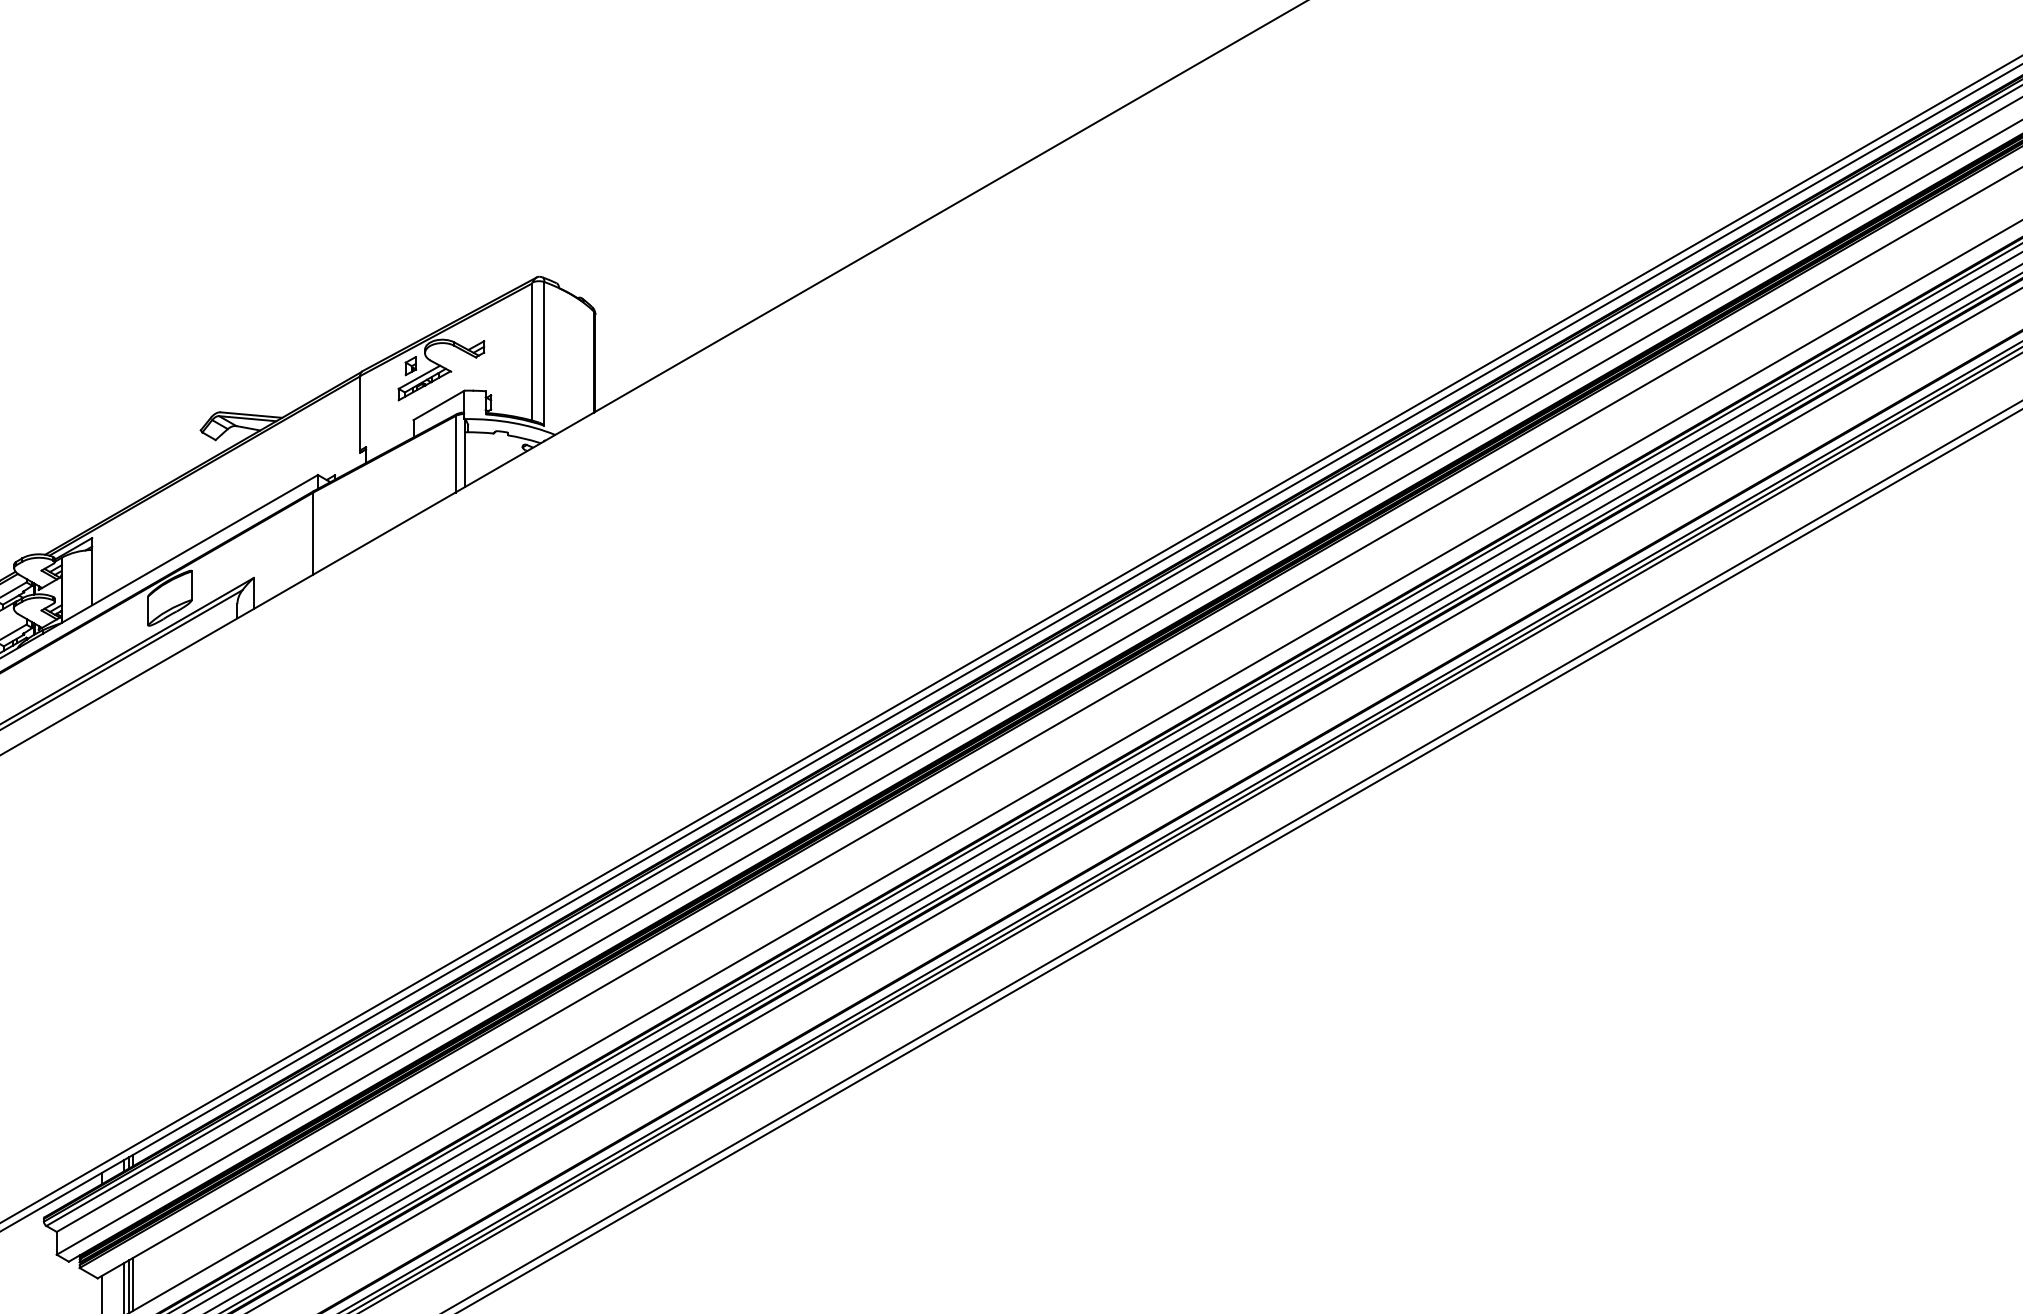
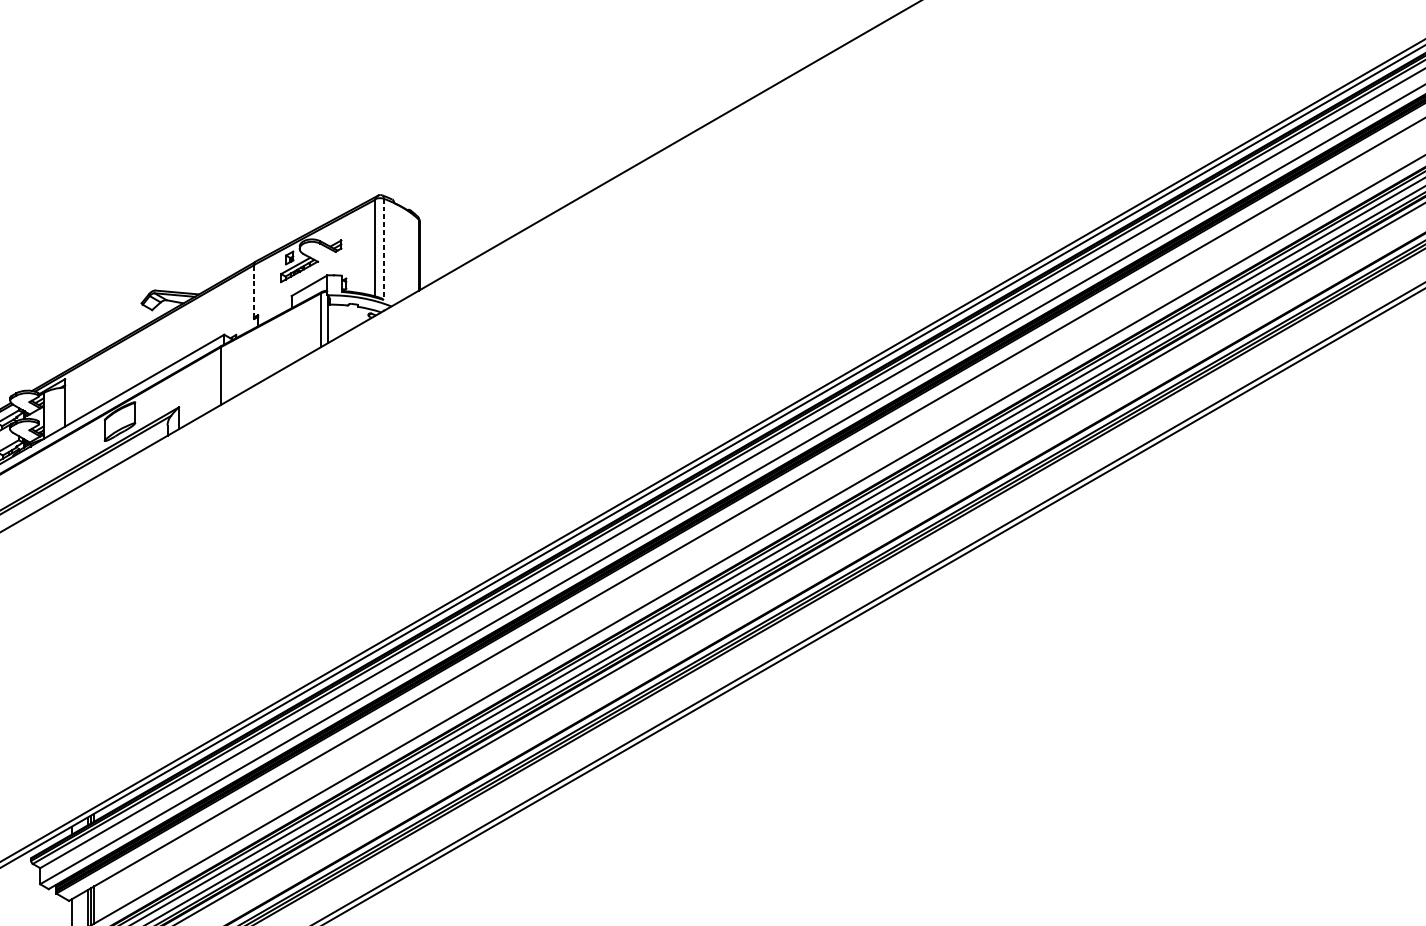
line: (544, 353) -> (383, 249), solid -> dashed
line: (360, 412) -> (254, 290), solid -> dashed

